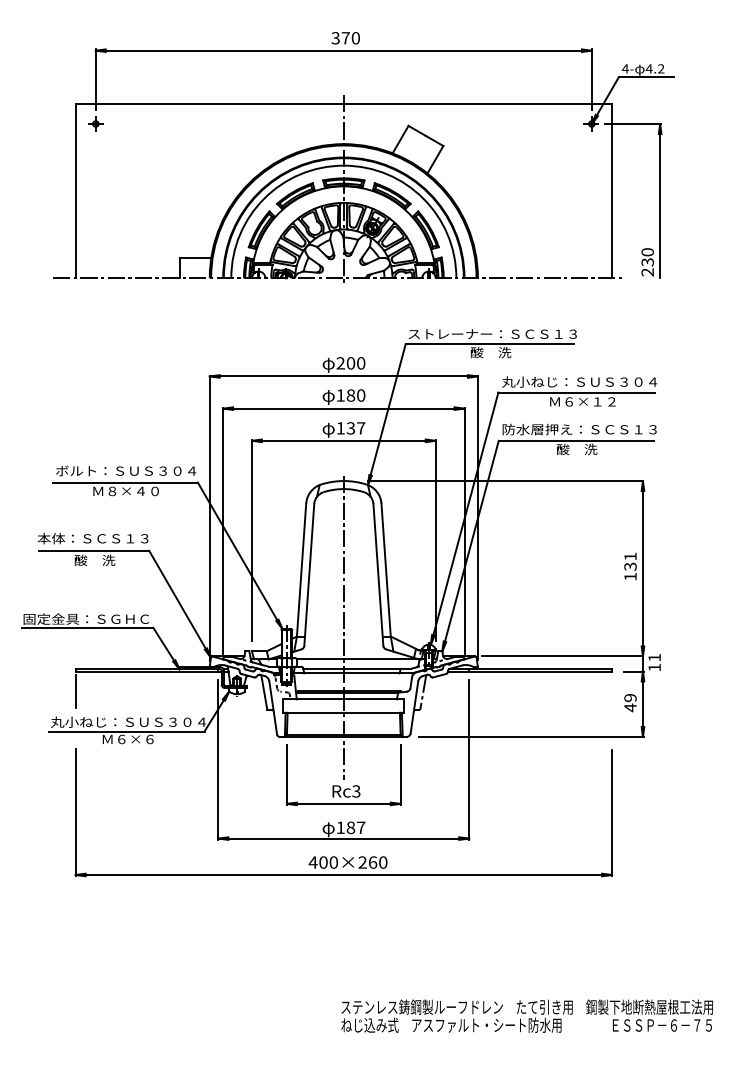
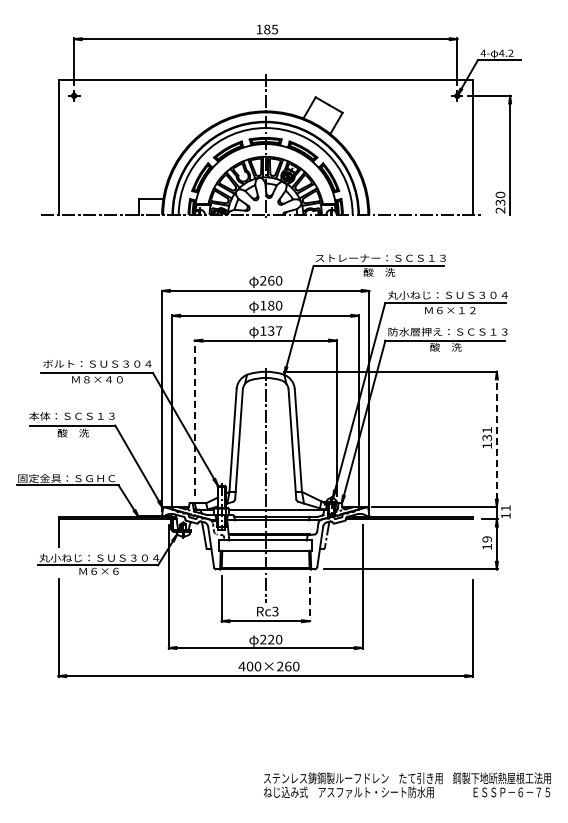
text: (346, 38) -> (267, 29), 370 -> 185
text: (351, 362) -> (271, 280), 200 -> 260
line: (251, 540) -> (194, 417), solid -> dashed
line: (642, 568) -> (496, 439), solid -> dashed
text: (629, 707) -> (486, 546), 49 -> 19
line: (400, 775) -> (309, 599), solid -> dashed
text: (351, 827) -> (271, 639), 187 -> 220

